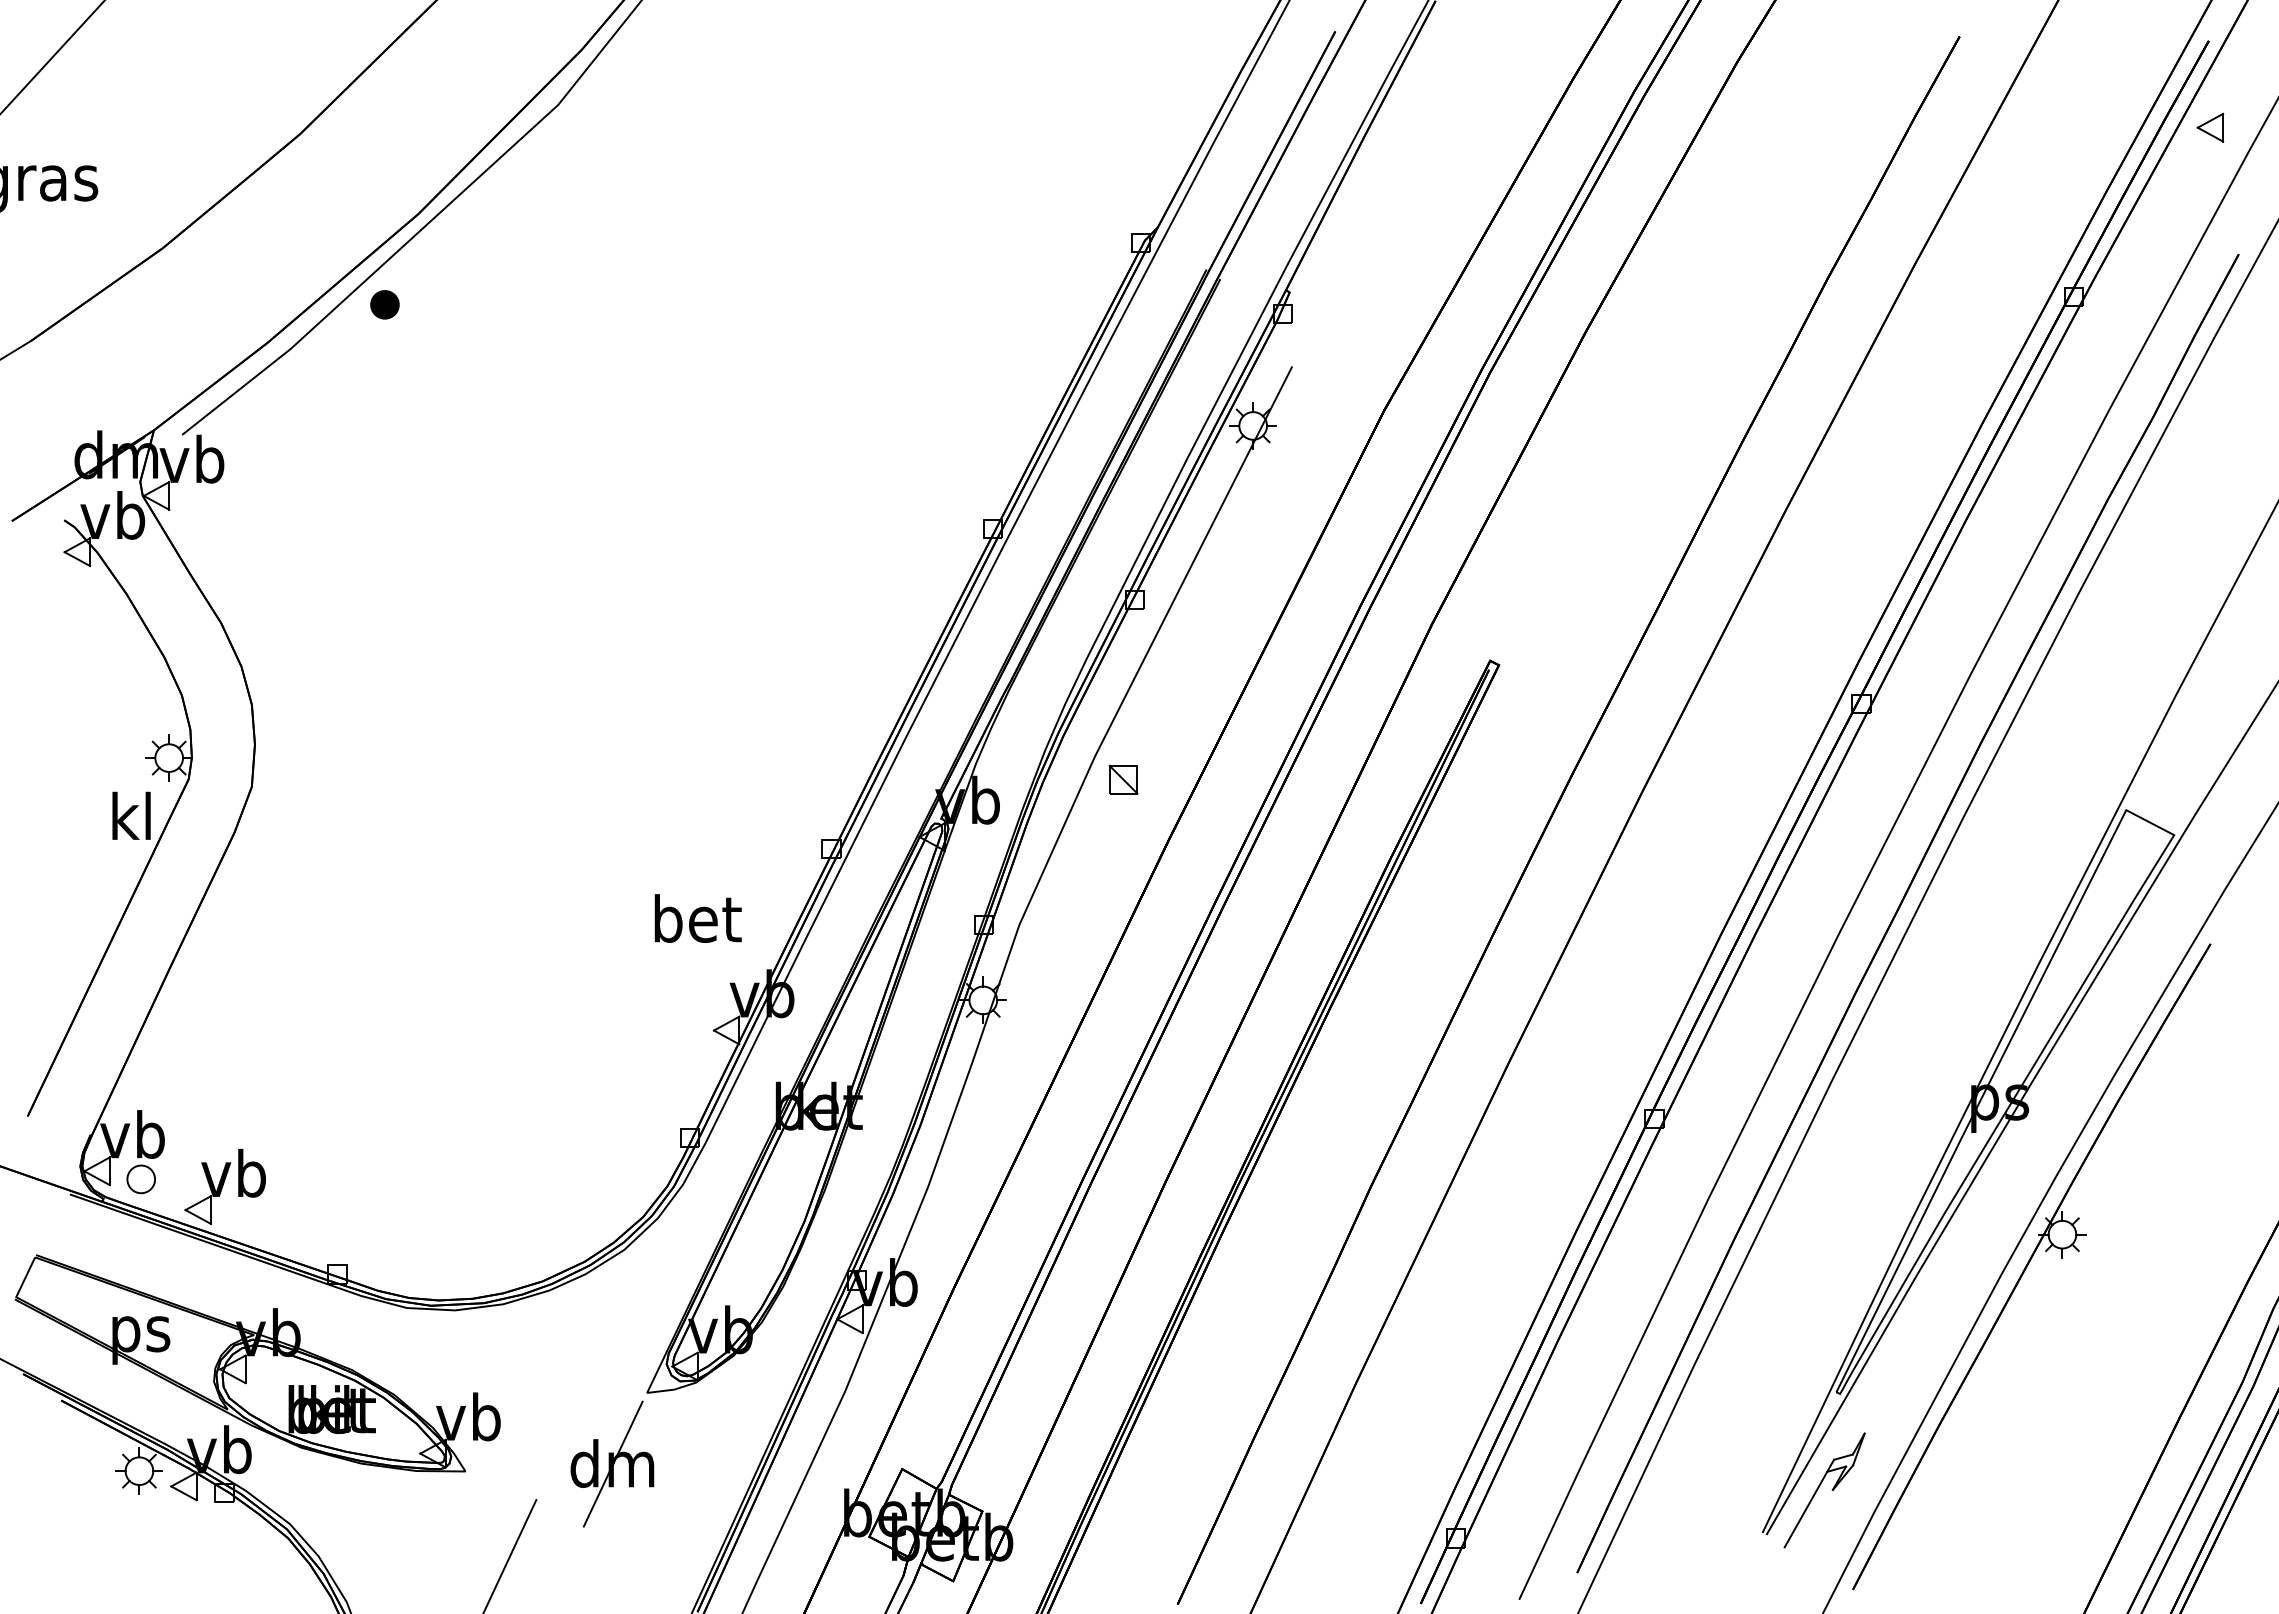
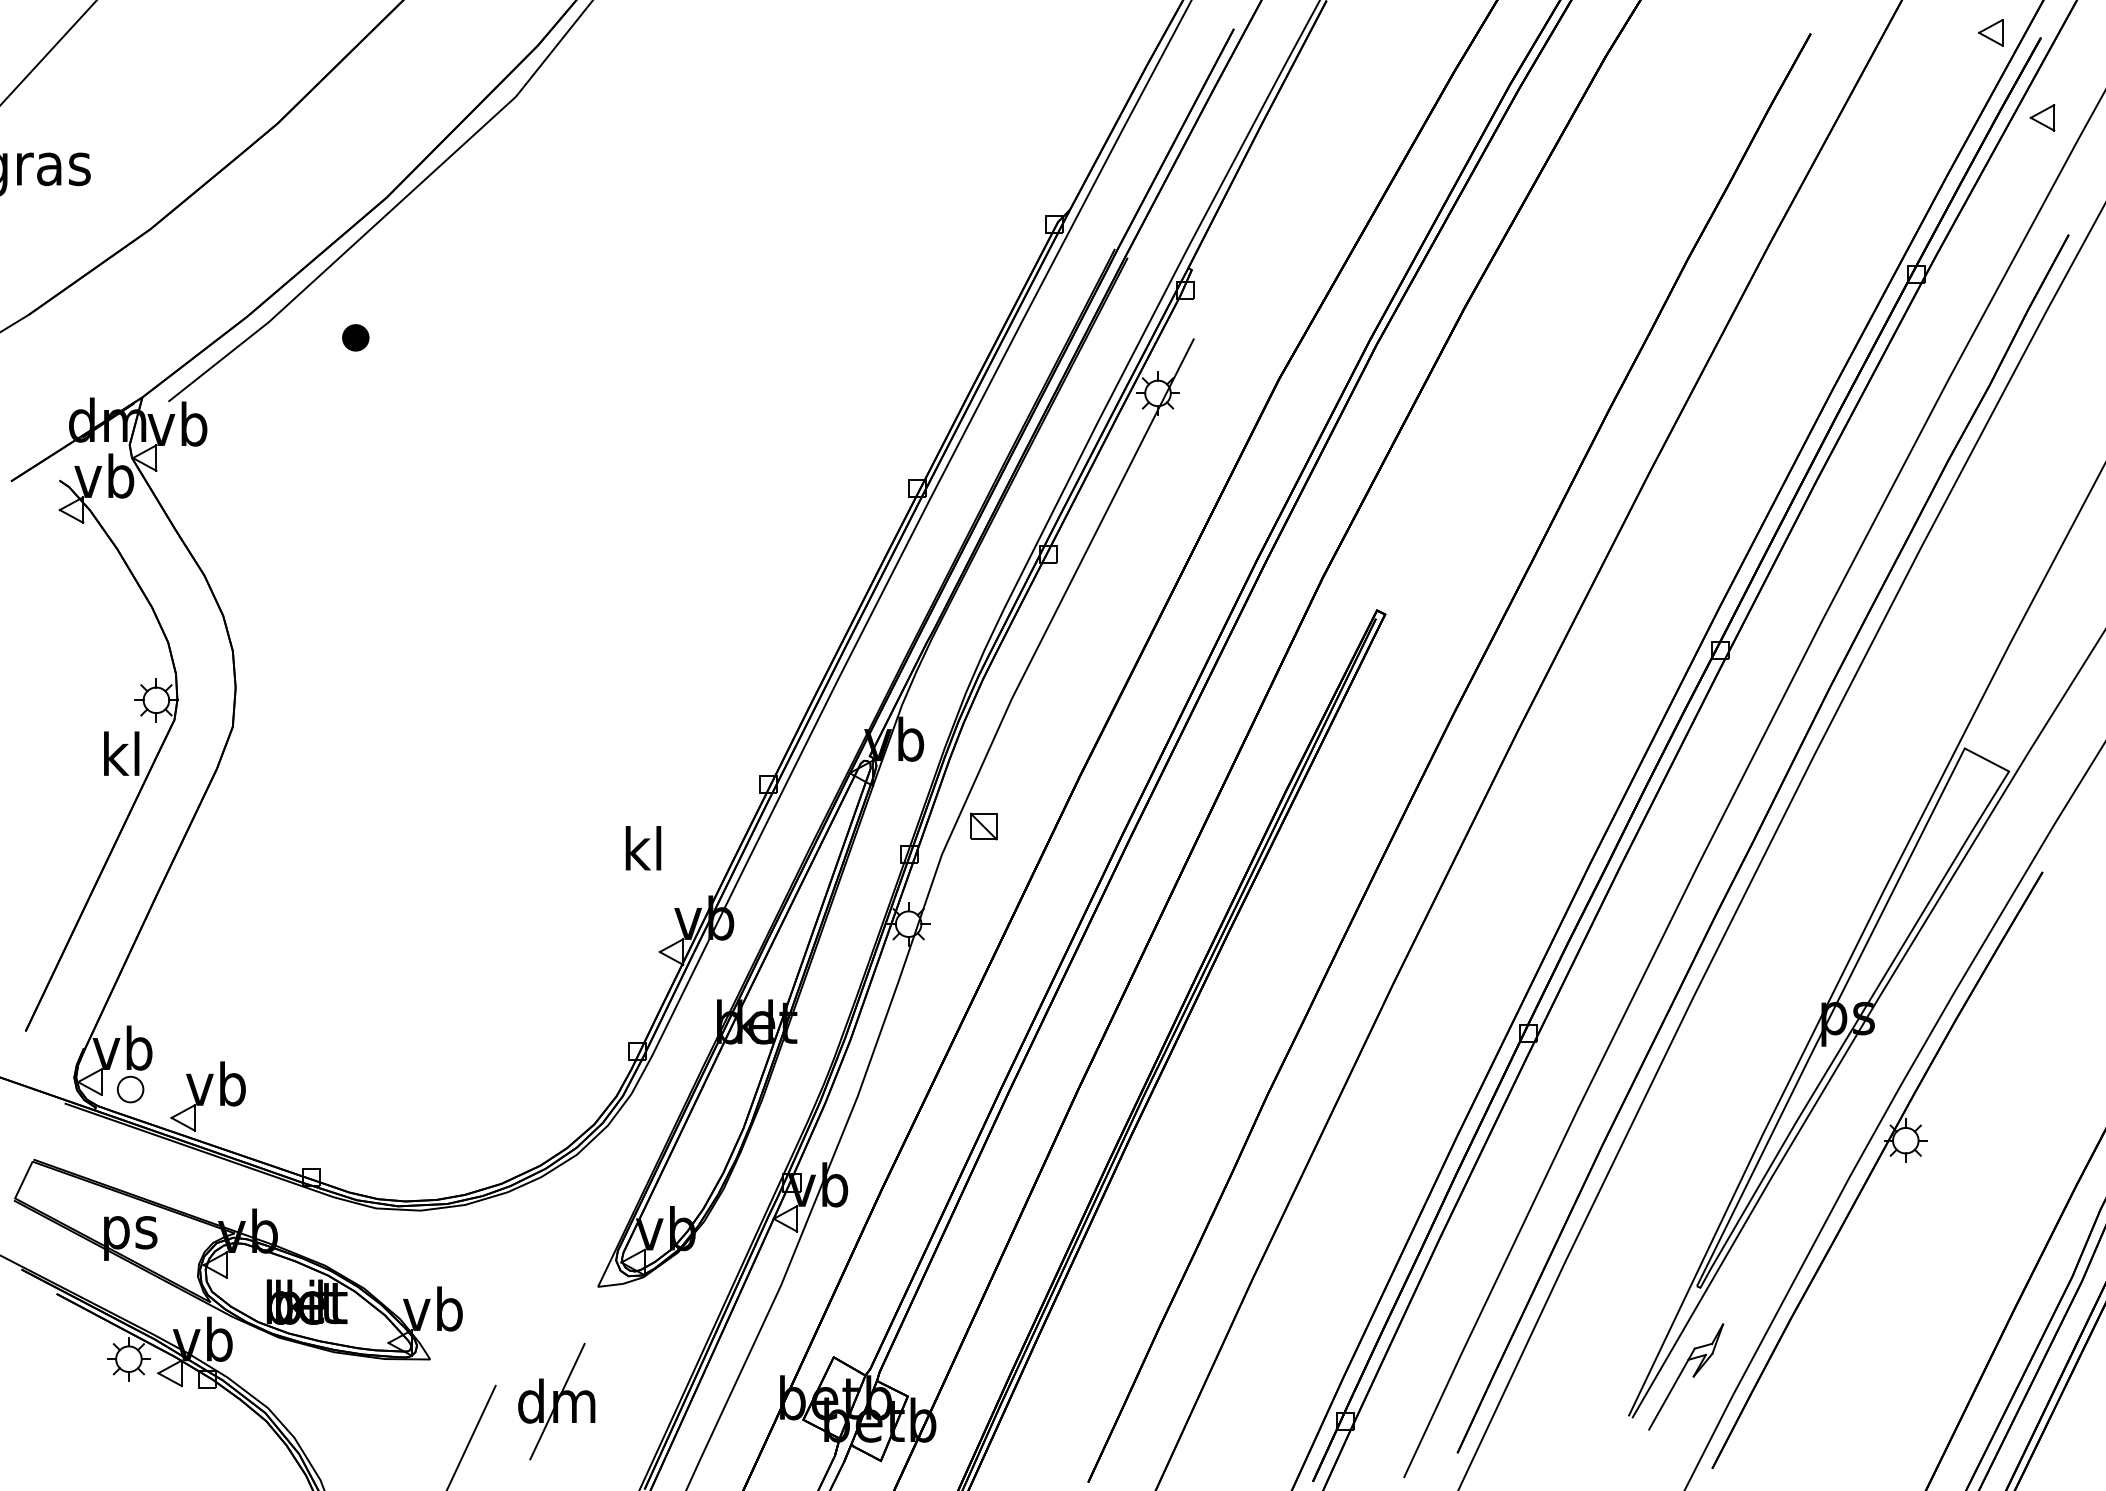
part: (2154, 35) -> (1990, 32), added
part: (384, 304) -> (355, 337), moved
part: (1123, 779) -> (983, 826), moved
text: (697, 918) -> (644, 848), bet -> kl
part: (612, 1463) -> (556, 1401), moved

